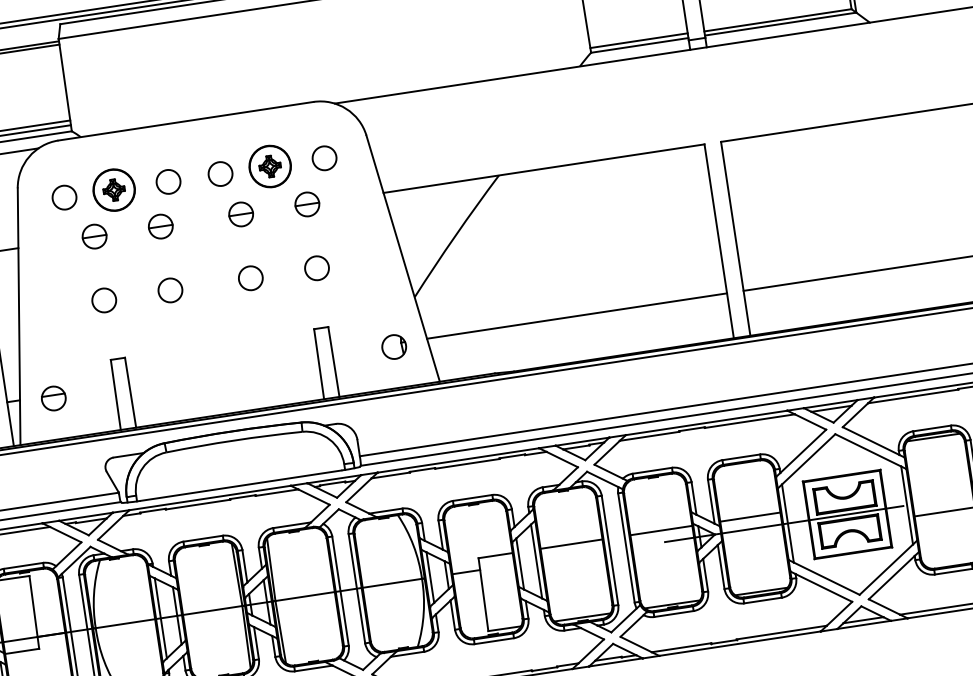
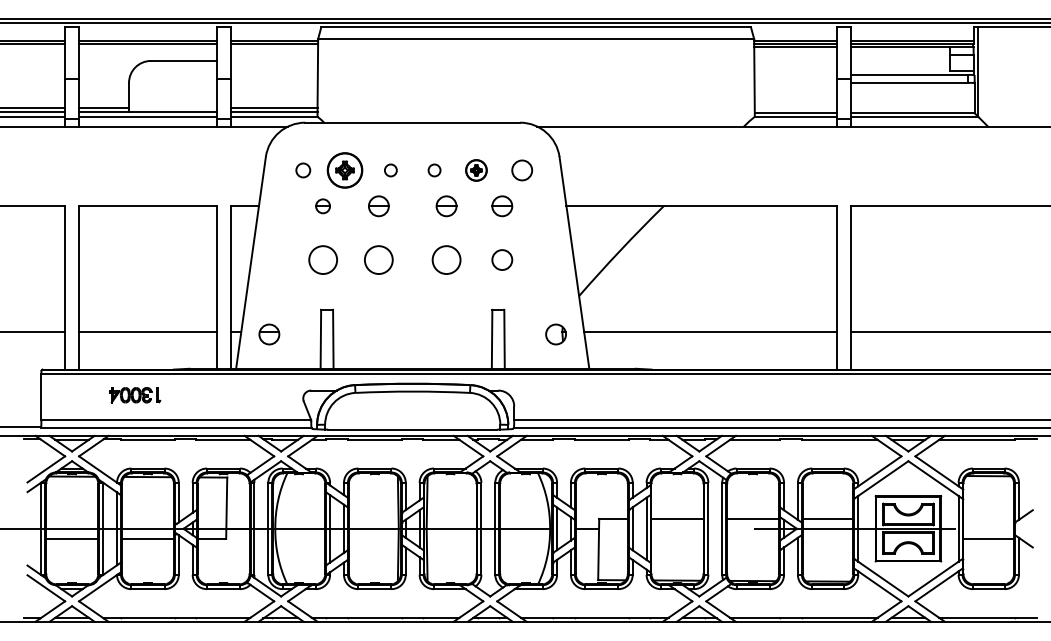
part: (270, 166) -> (476, 170), size x0.6
circle: (220, 174) -> (434, 170), size x0.6
circle: (168, 182) -> (390, 170), size x0.6
circle: (64, 197) -> (303, 170), size x0.7
part: (93, 236) -> (322, 206), size x0.7
circle: (250, 277) -> (446, 259), size x1.4
circle: (169, 289) -> (378, 259), size x1.4
circle: (103, 299) -> (322, 259), size x1.4

